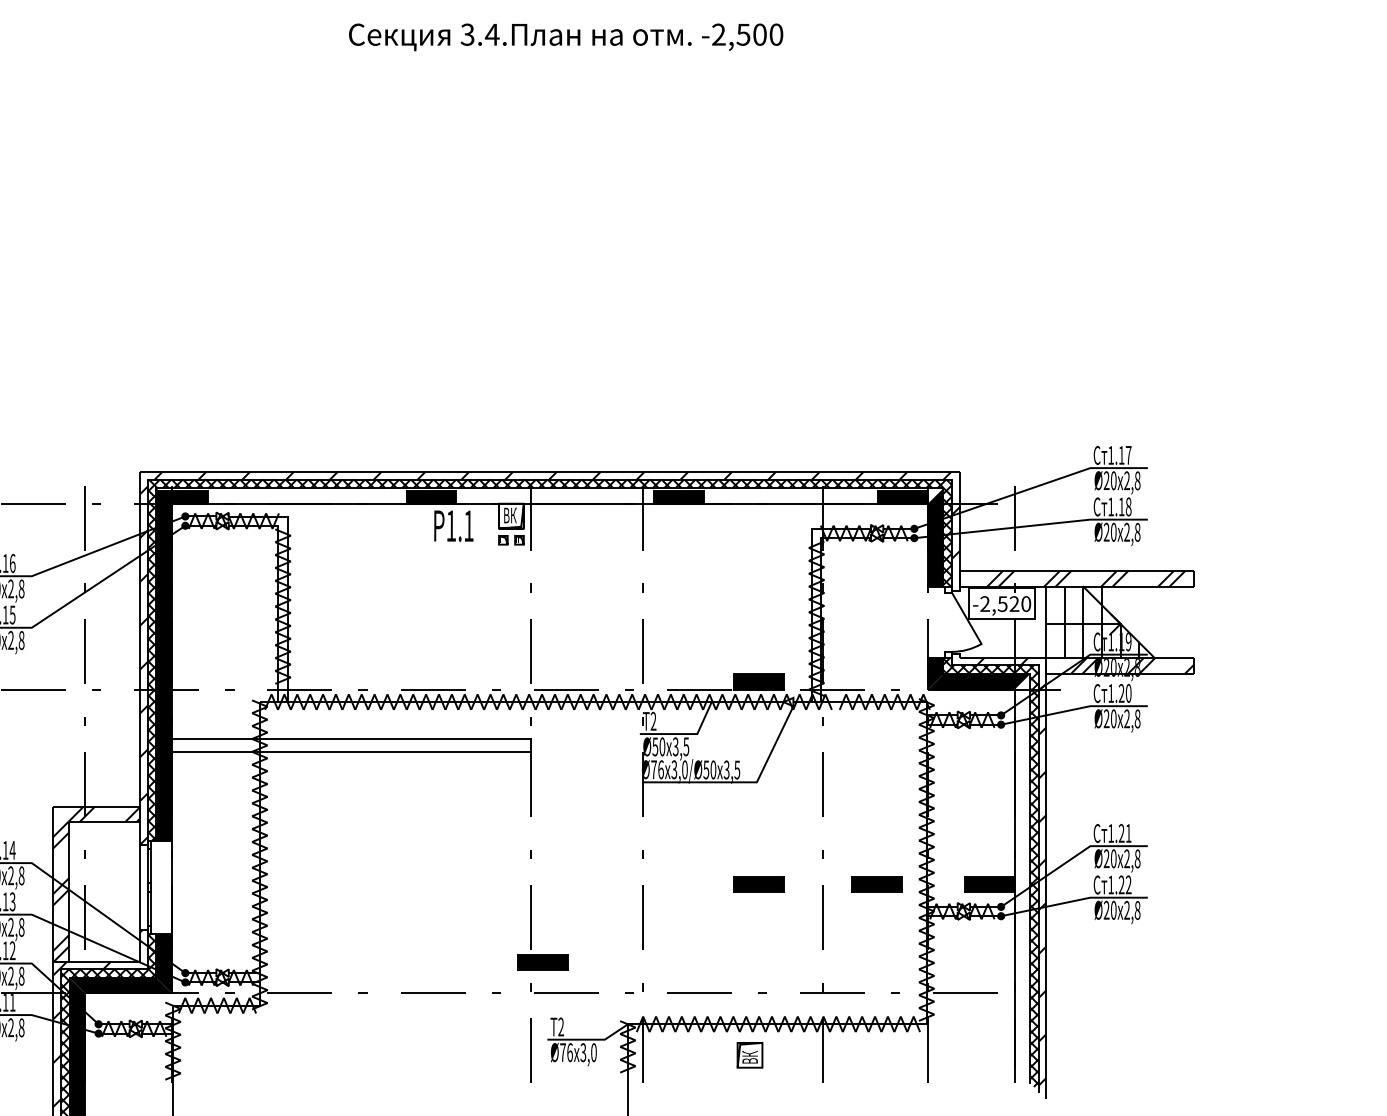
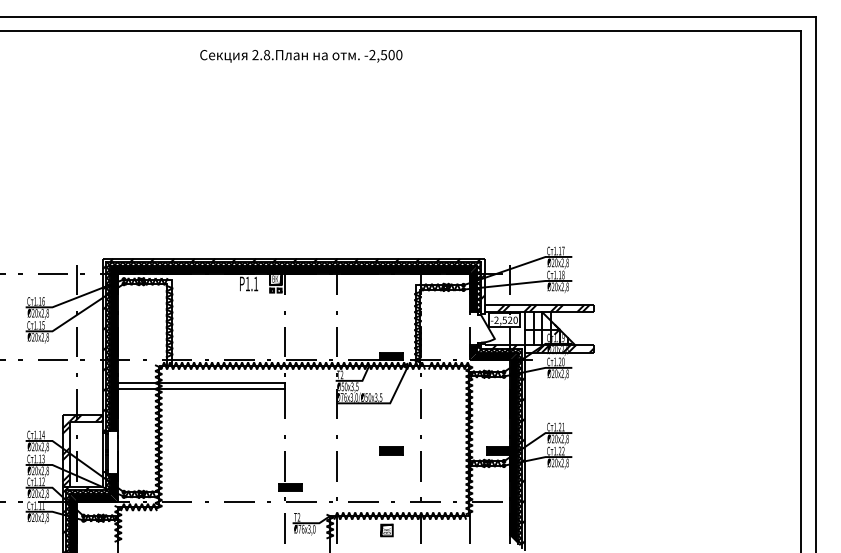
text: (480, 35) -> (261, 55), 3.4. -> 2.8.
fill: (549, 494) -> (293, 269), added
fill: (1021, 877) -> (513, 447), added
part: (877, 883) -> (446, 450), removed

